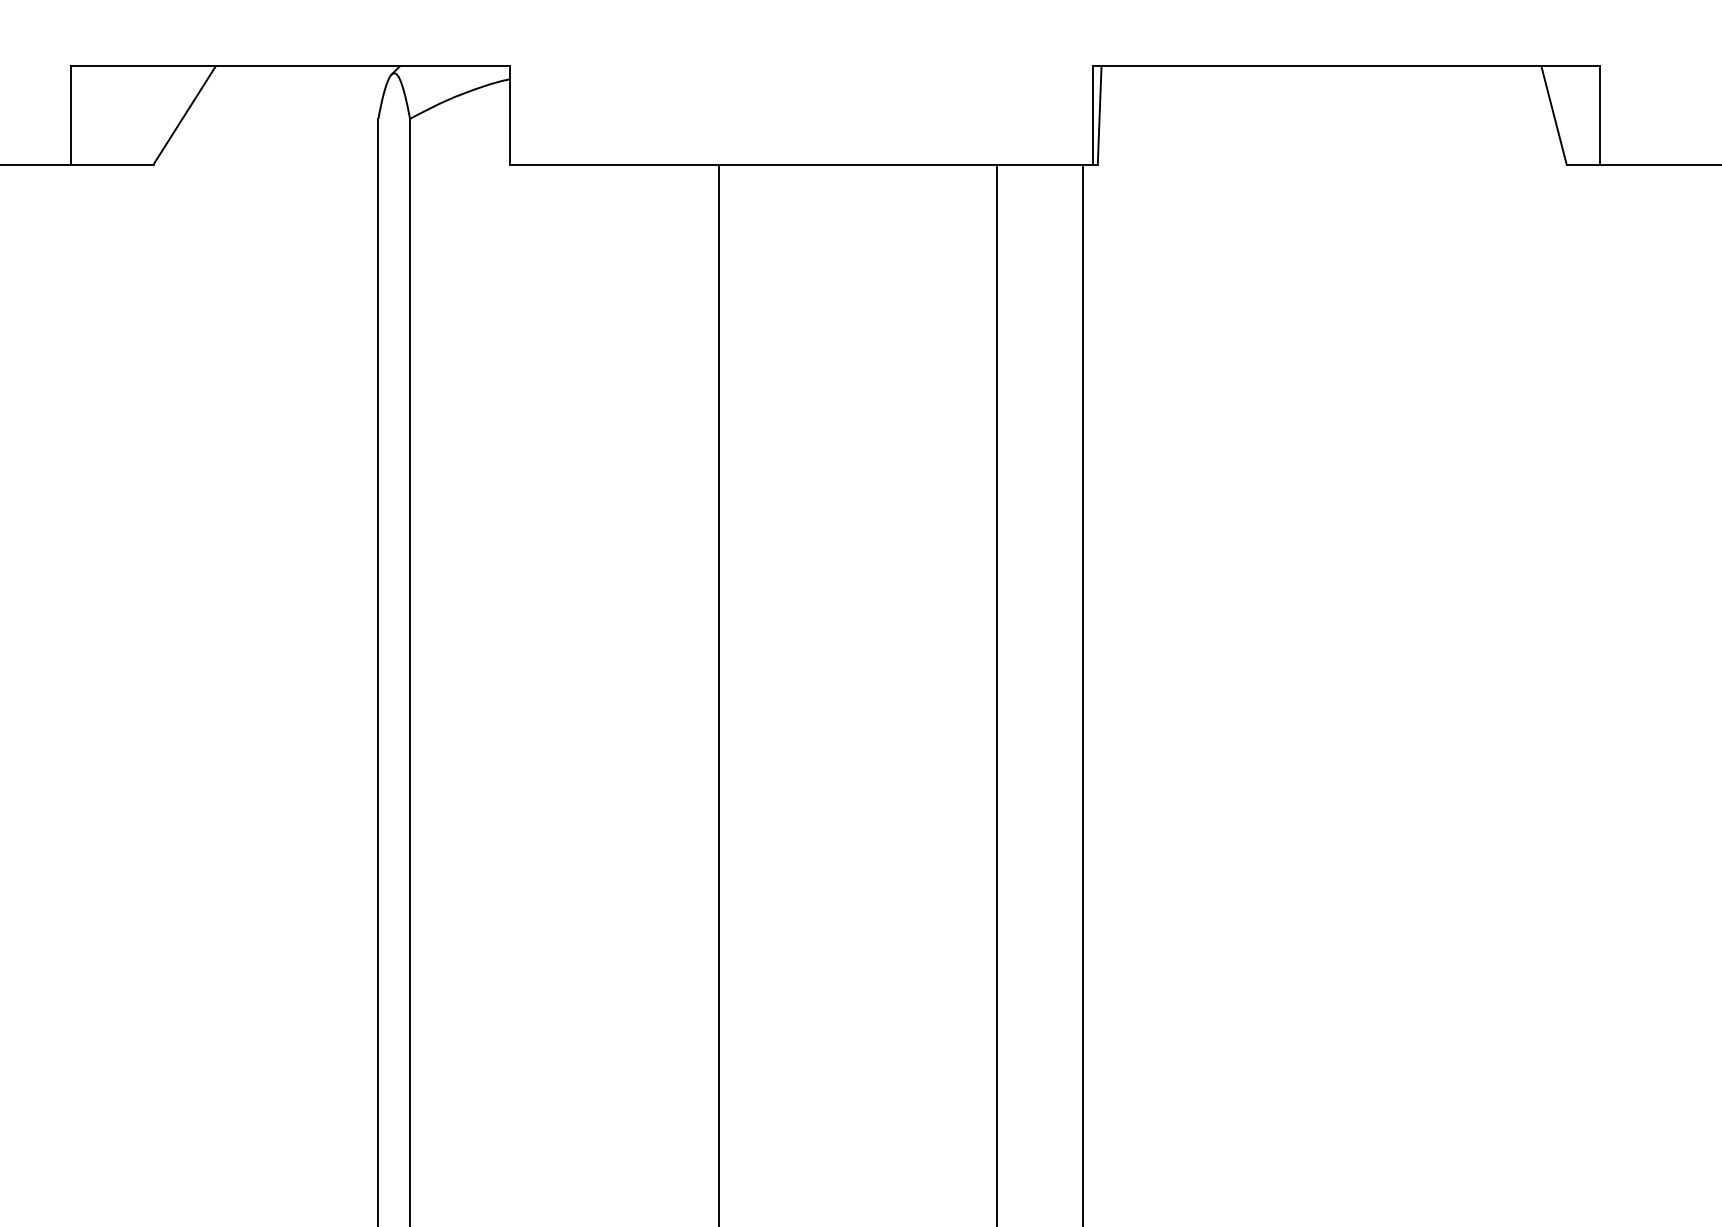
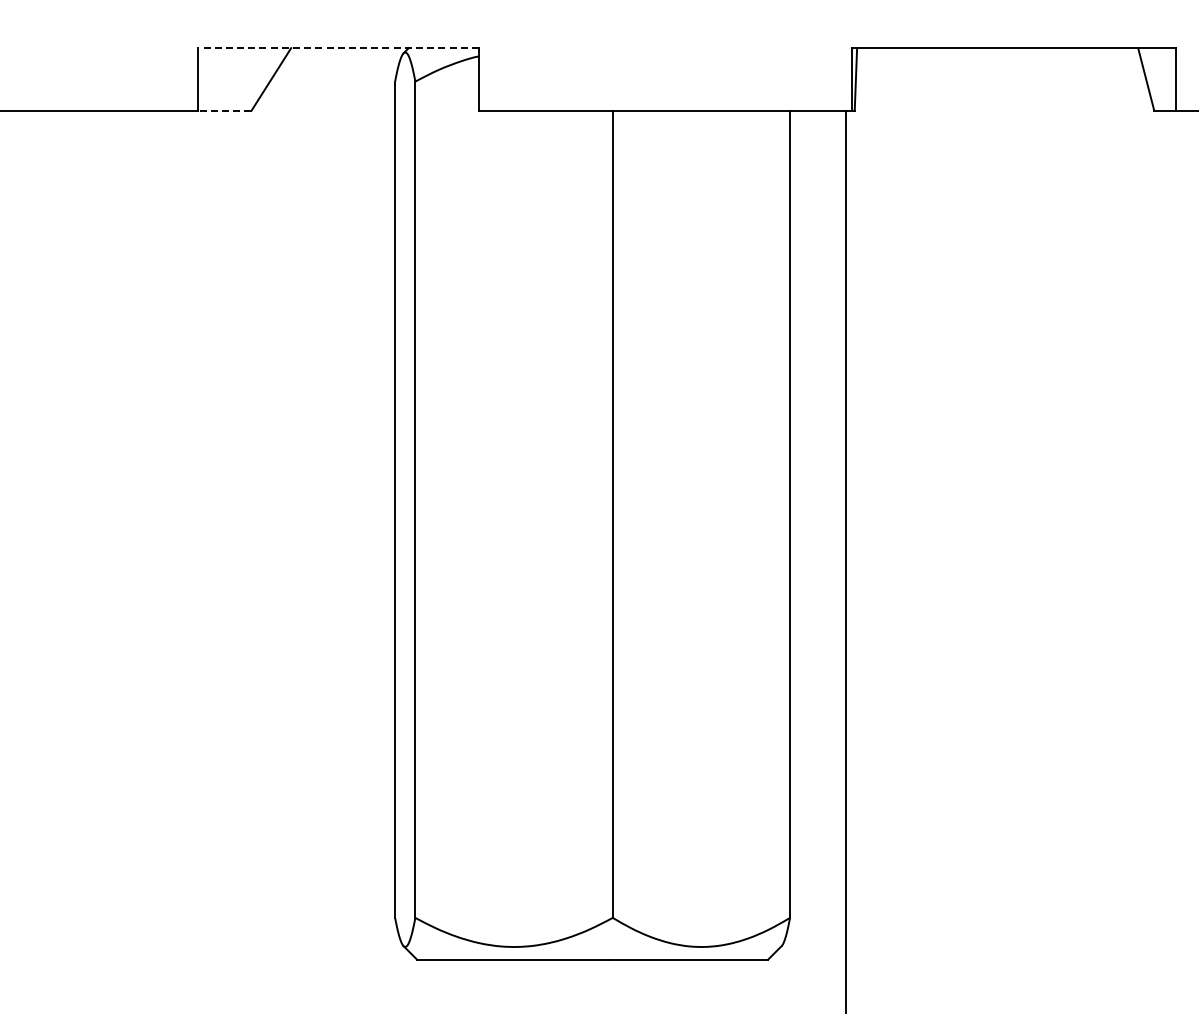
line: (289, 67) -> (338, 48), solid -> dashed
line: (111, 164) -> (224, 110), solid -> dashed

